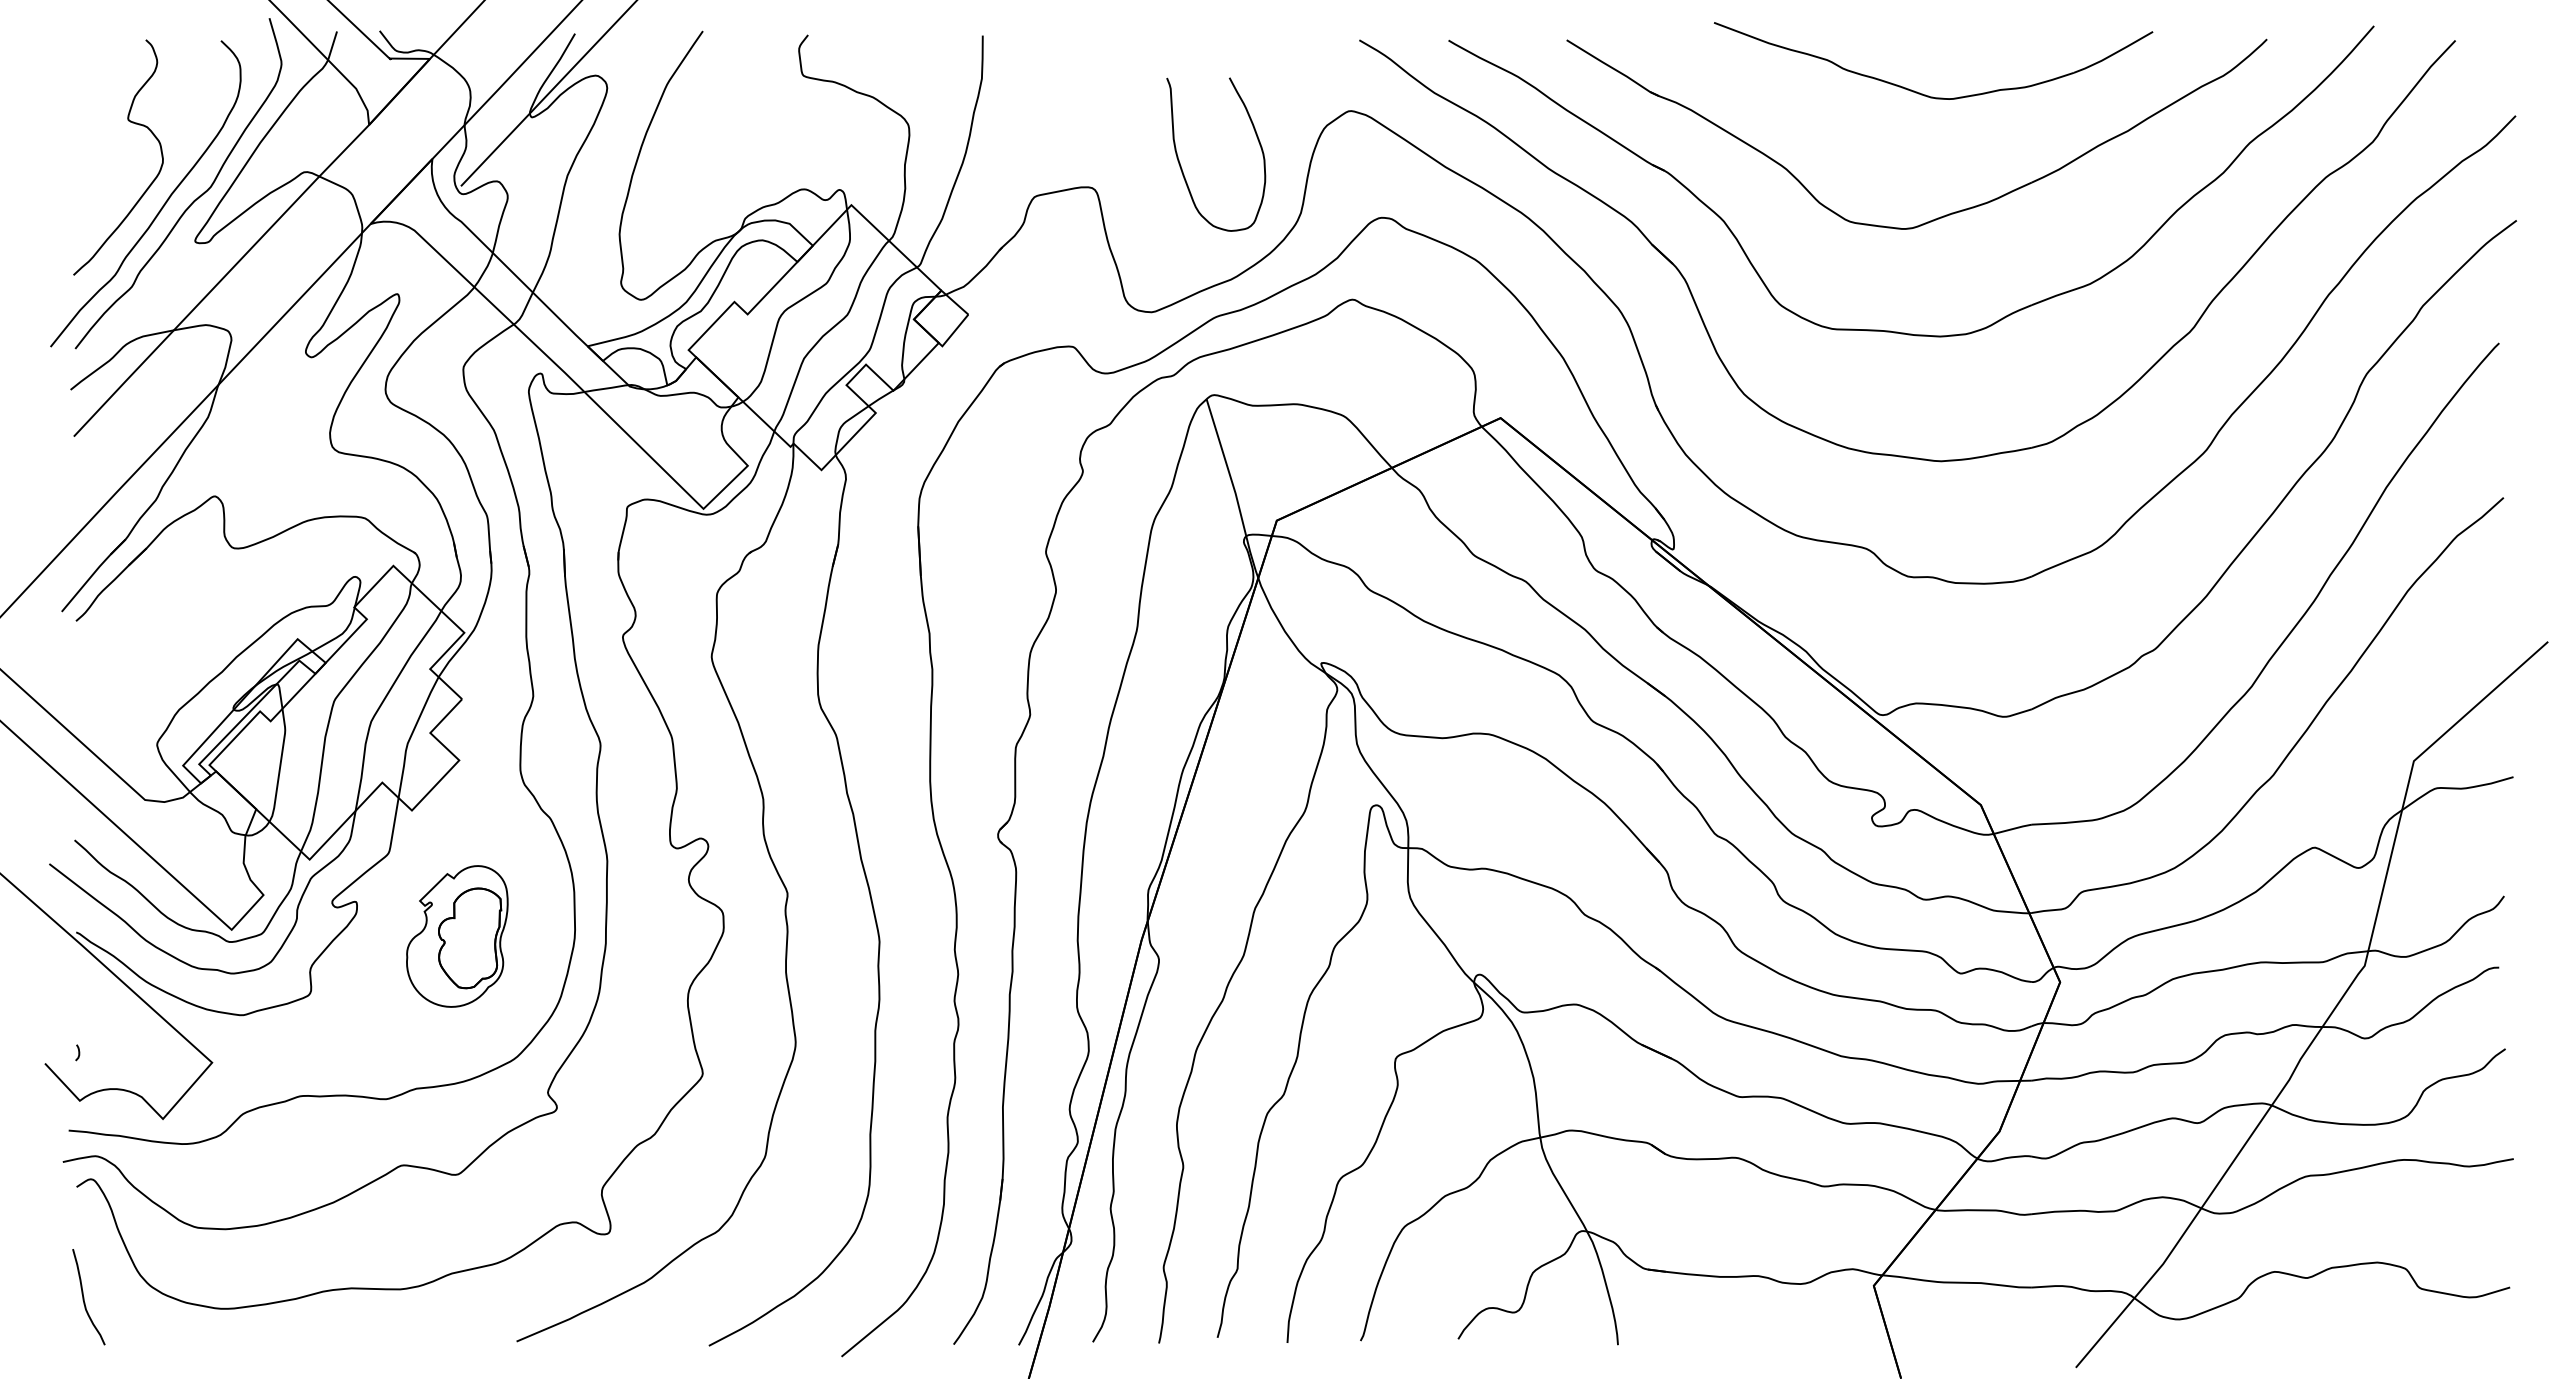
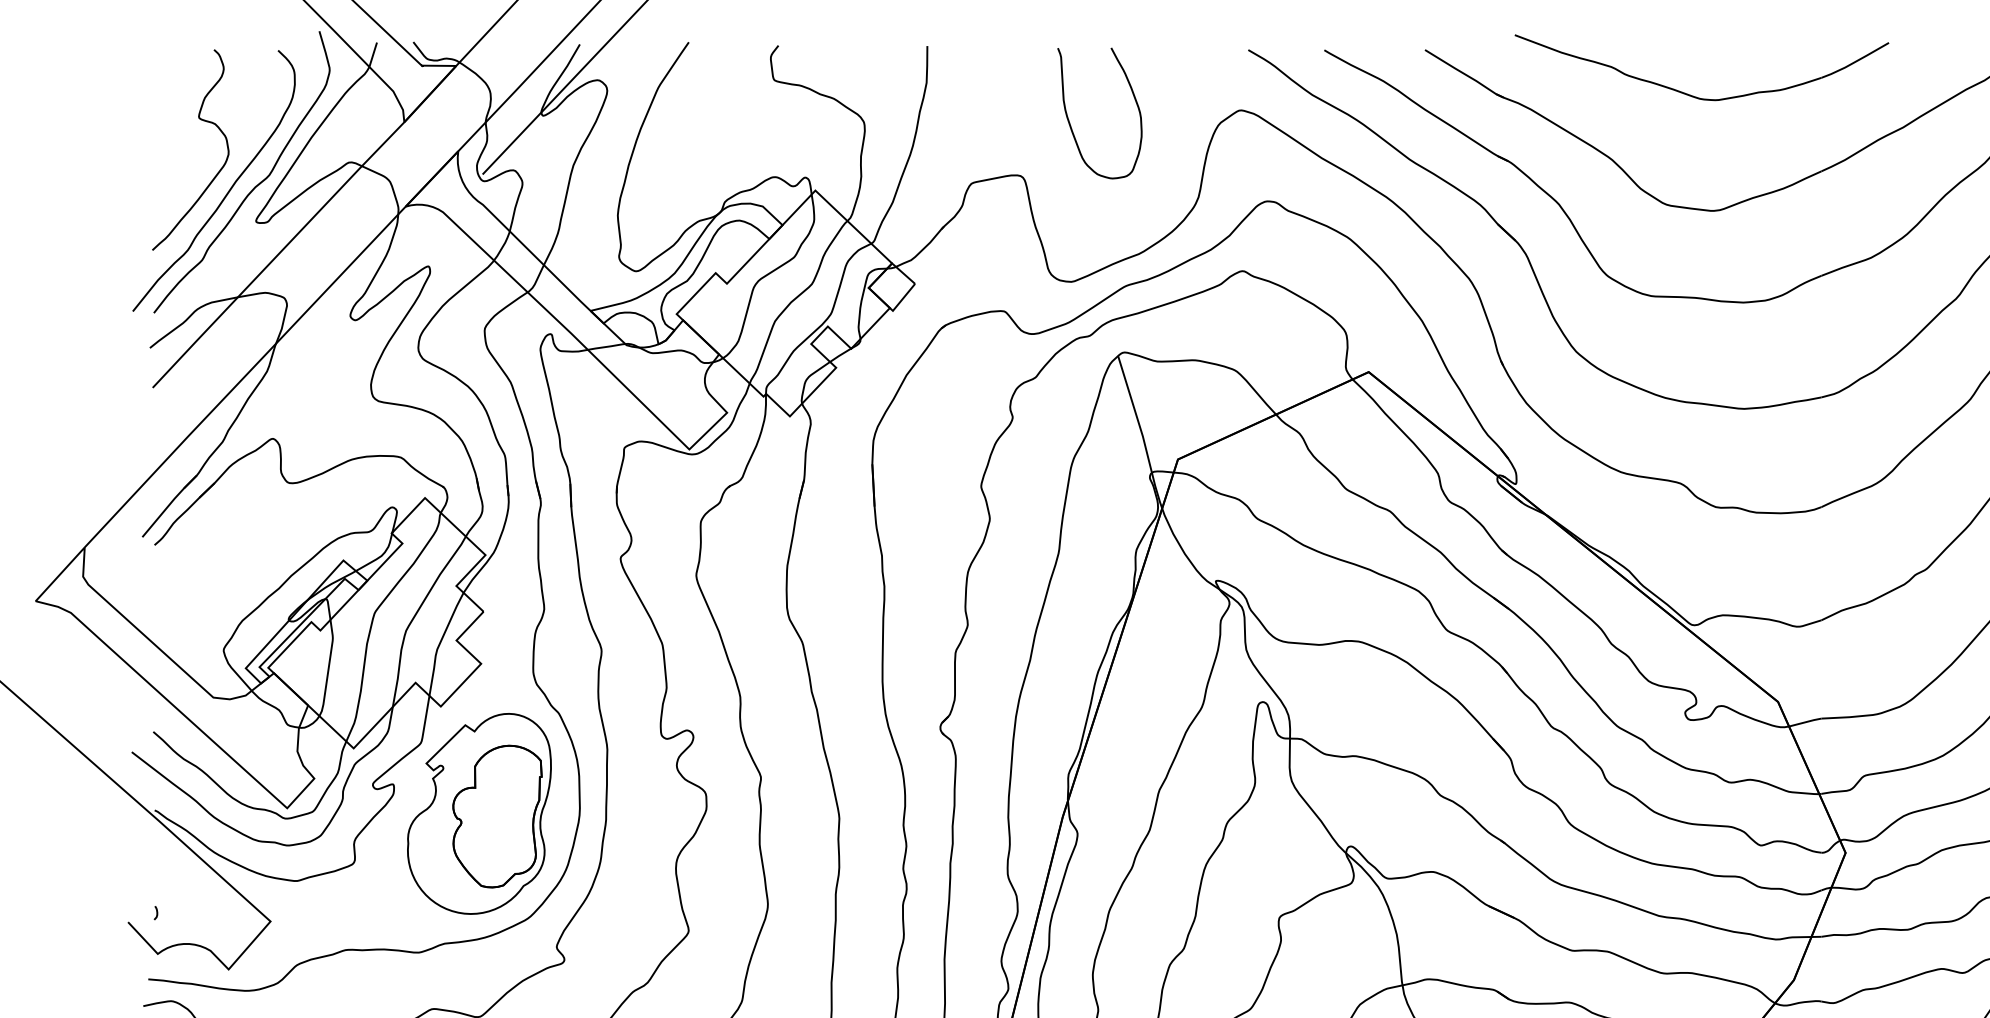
part: (1922, 93) -> (1692, 95), moved
curve: (1181, 165) -> (1070, 122), moved
part: (457, 936) -> (479, 813), size x1.67

